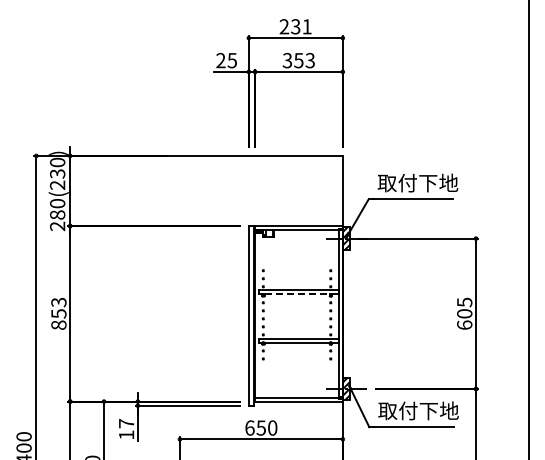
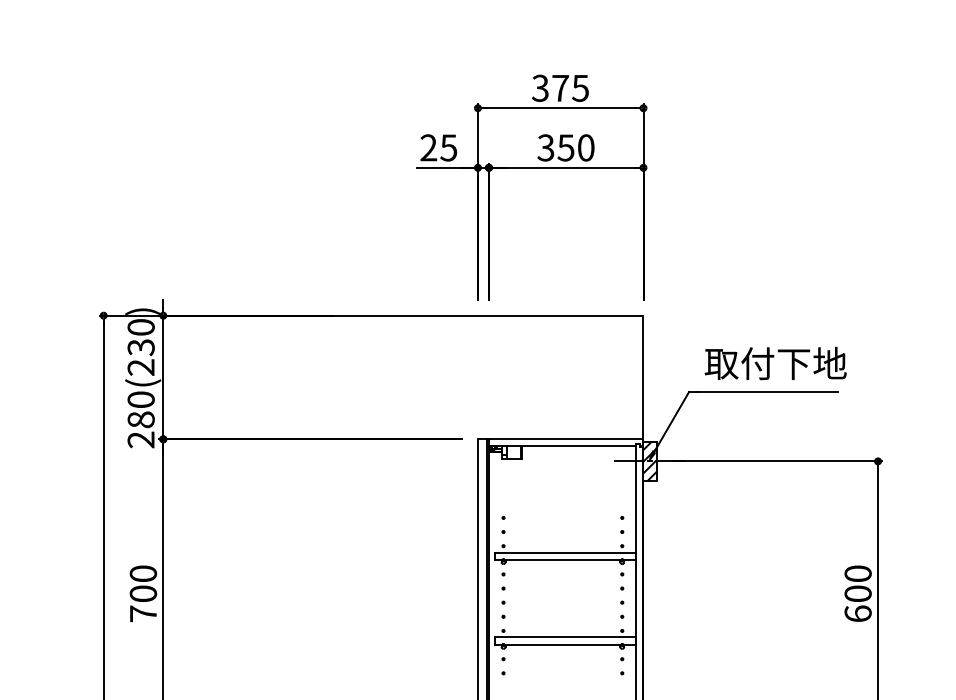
text: (295, 26) -> (560, 87), 231 -> 375
text: (309, 60) -> (584, 147), 353 -> 350
line: (297, 294) -> (563, 559), dashed -> solid
text: (464, 302) -> (857, 573), 605 -> 600
text: (58, 313) -> (142, 593), 853 -> 700

